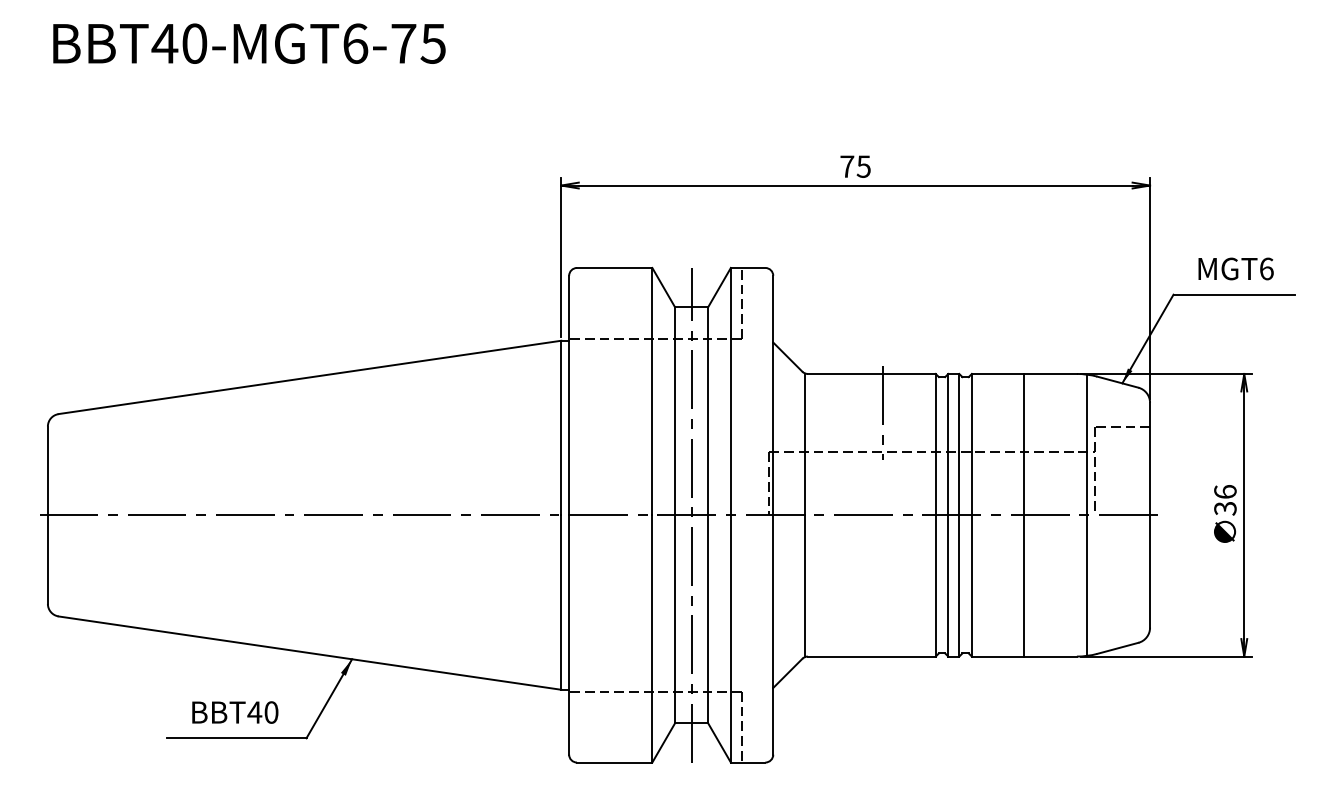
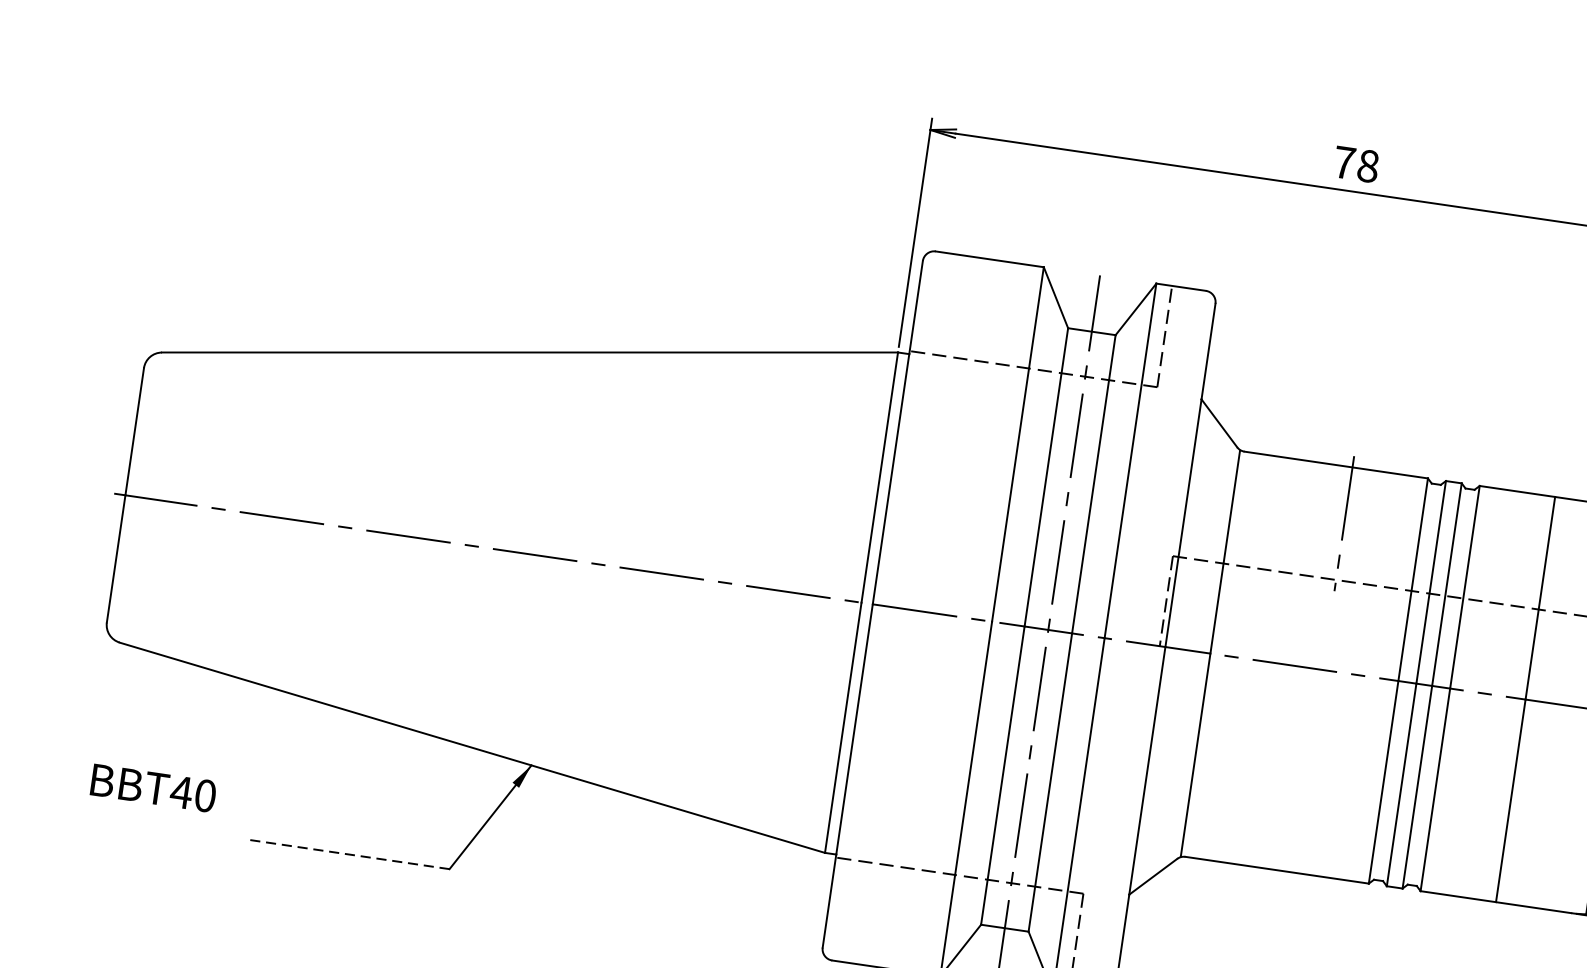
text: (863, 166) -> (1367, 165), 75 -> 78
text: (235, 712) -> (153, 788), moved
line: (236, 738) -> (349, 854), solid -> dashed

